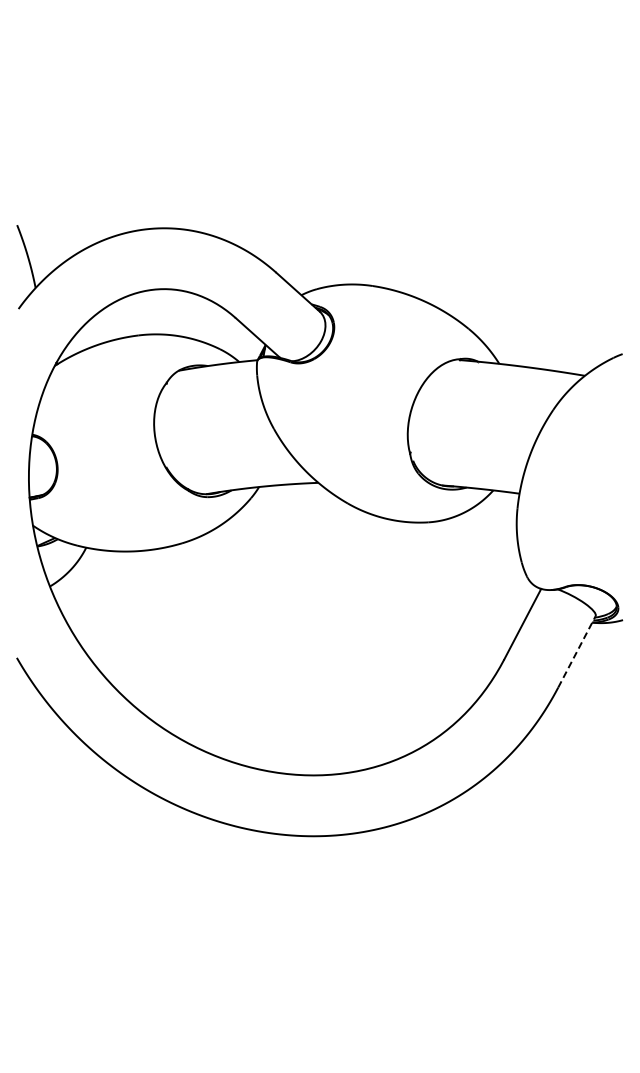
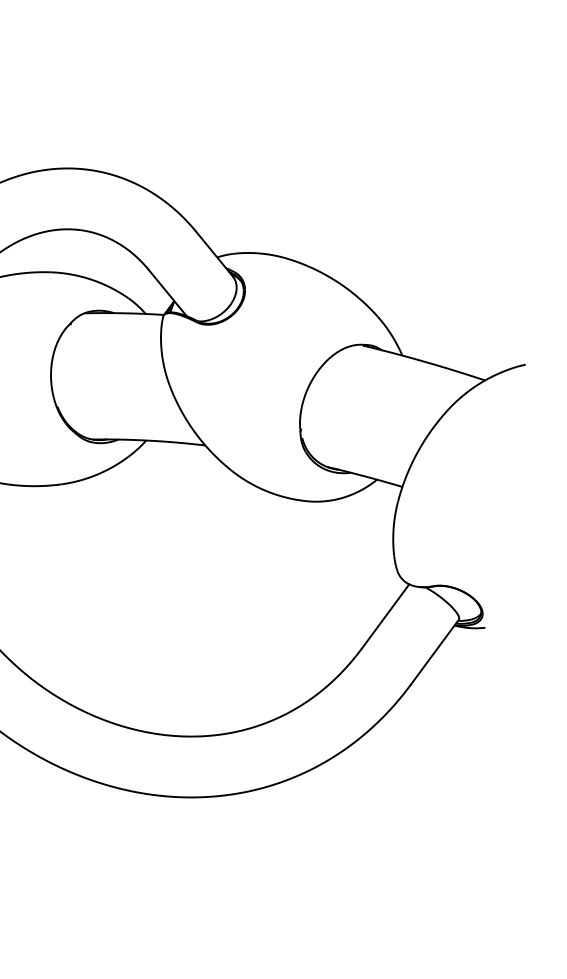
line: (577, 651) -> (435, 651), dashed -> solid

